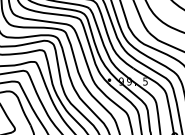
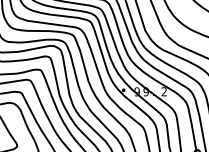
text: (144, 81) -> (163, 91), 5 -> 2

